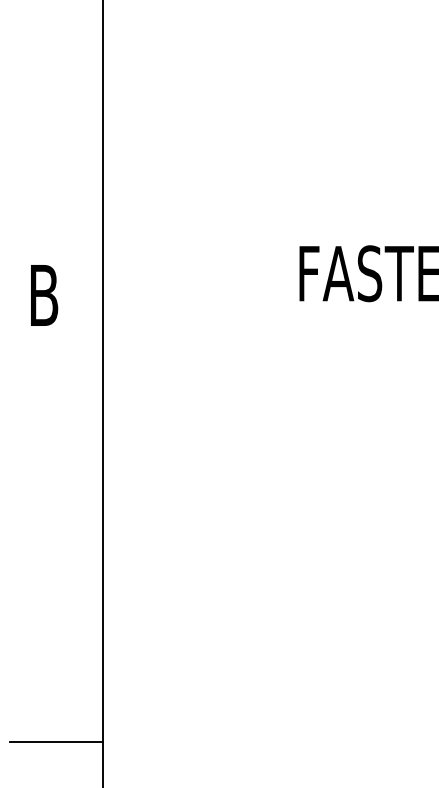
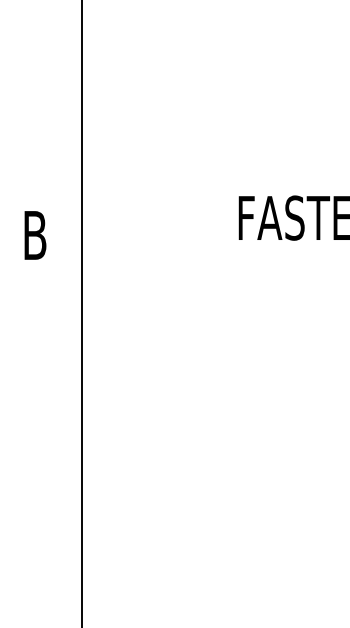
line: (55, 742) -> (44, 591), removed

